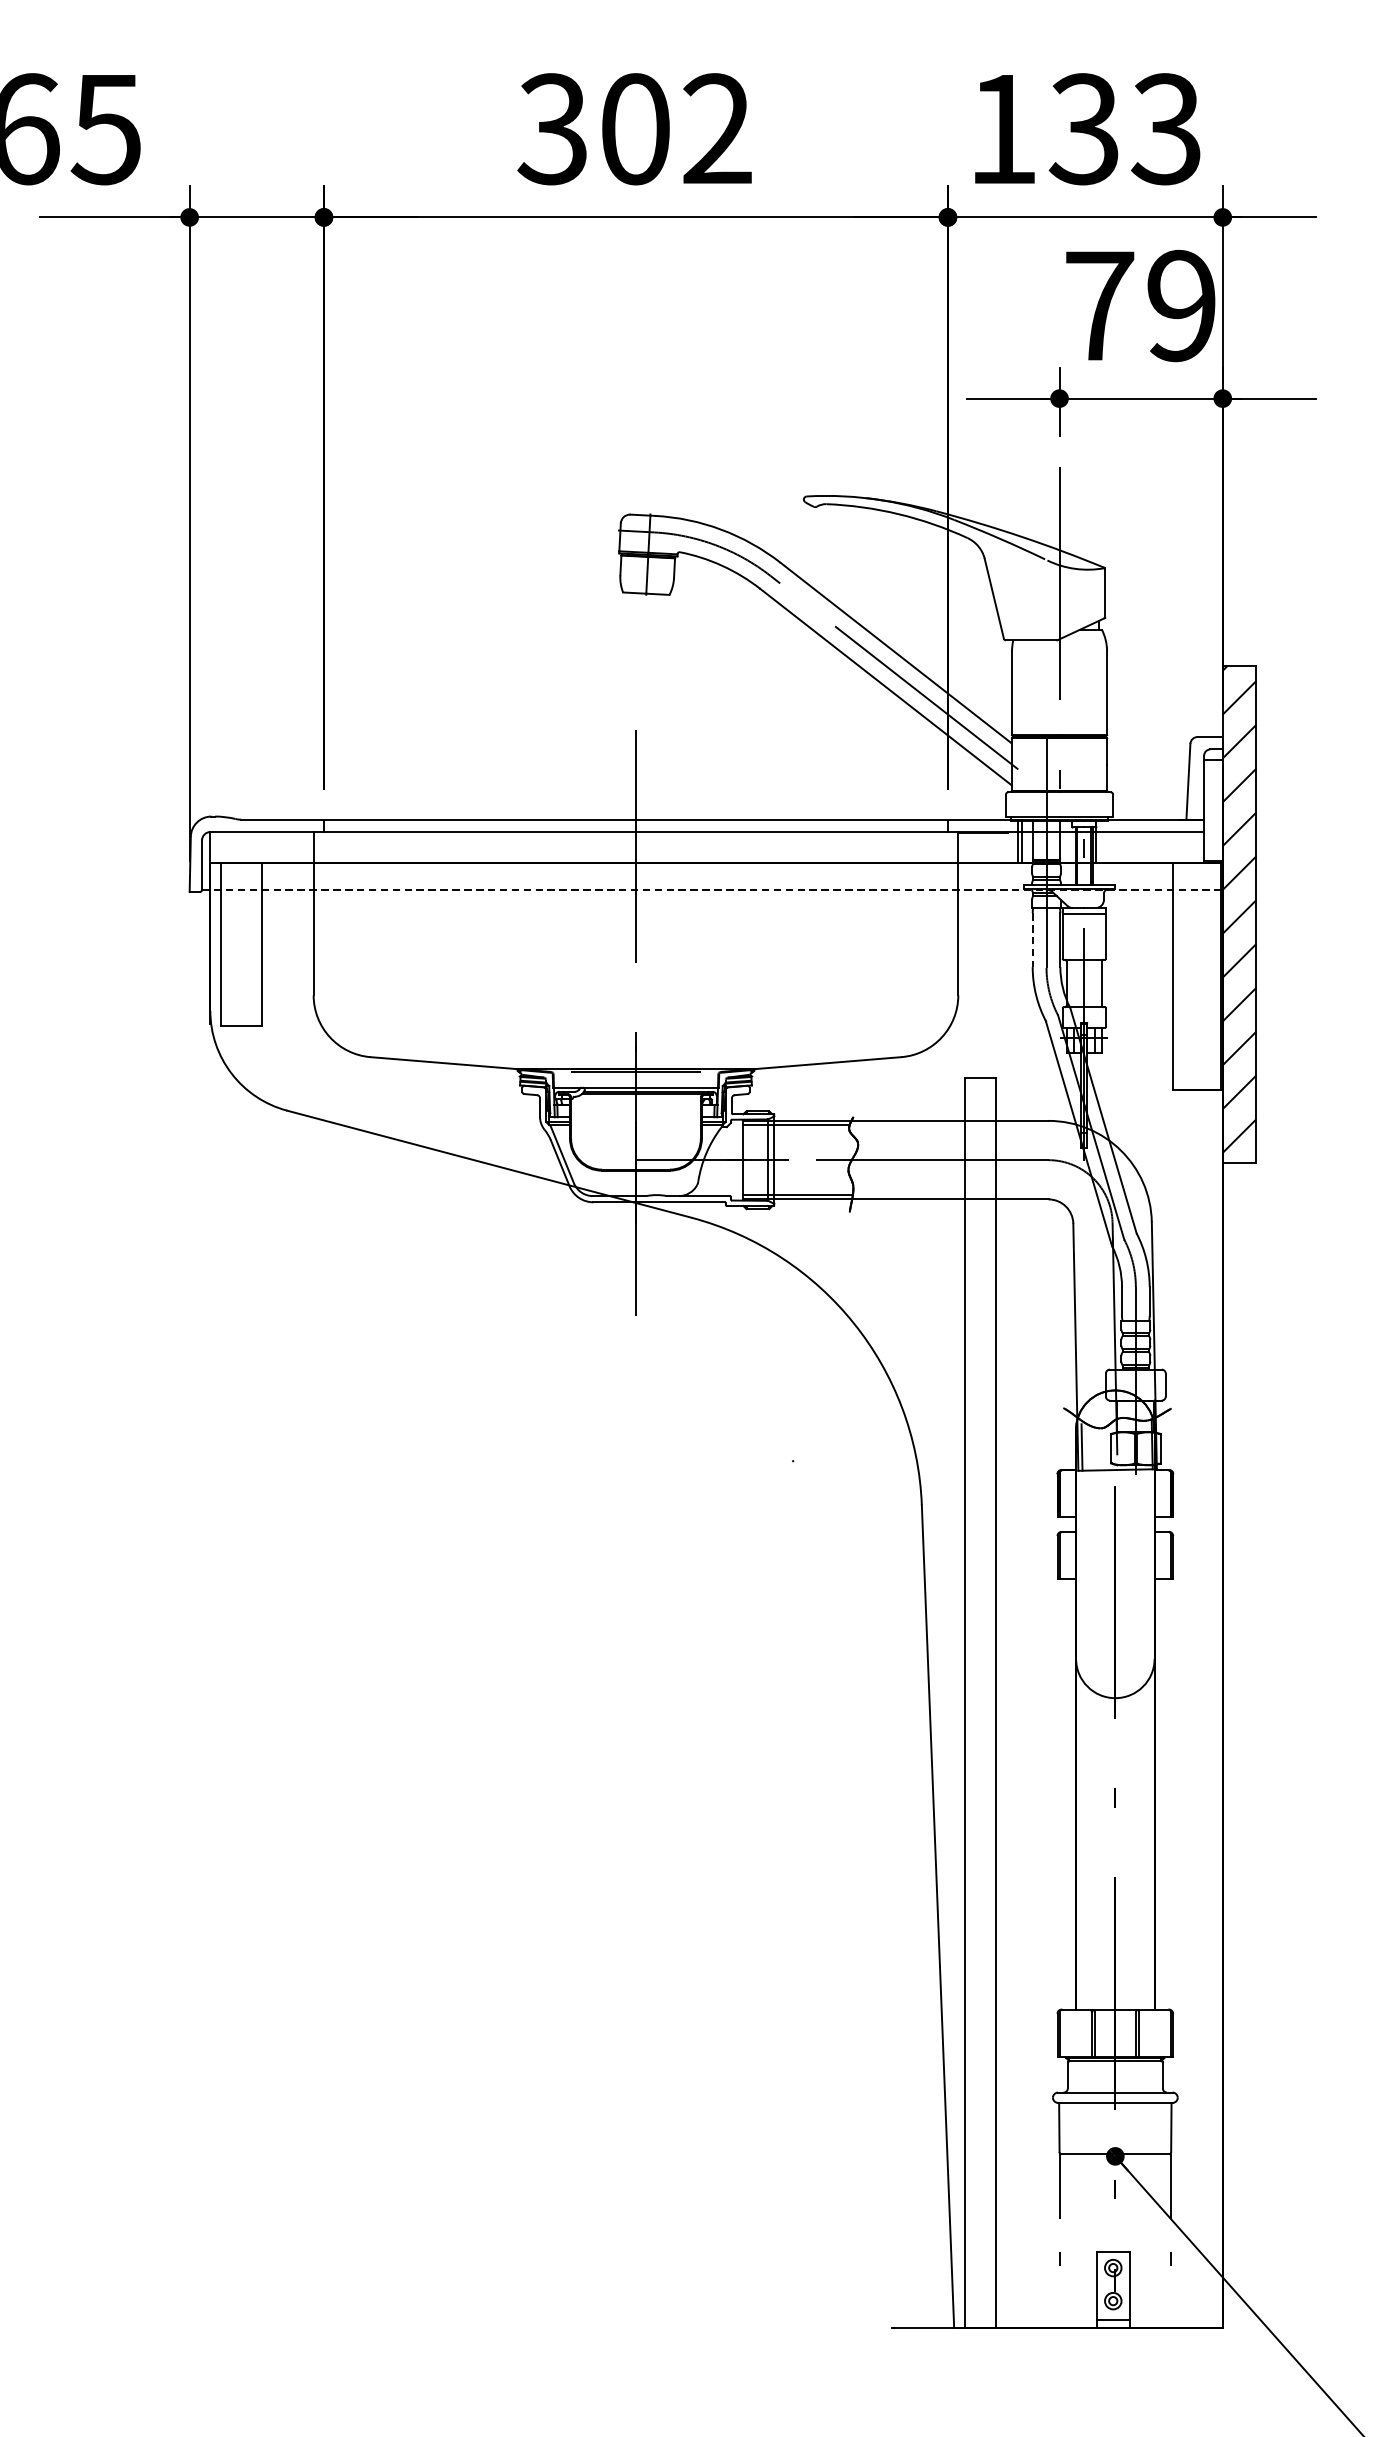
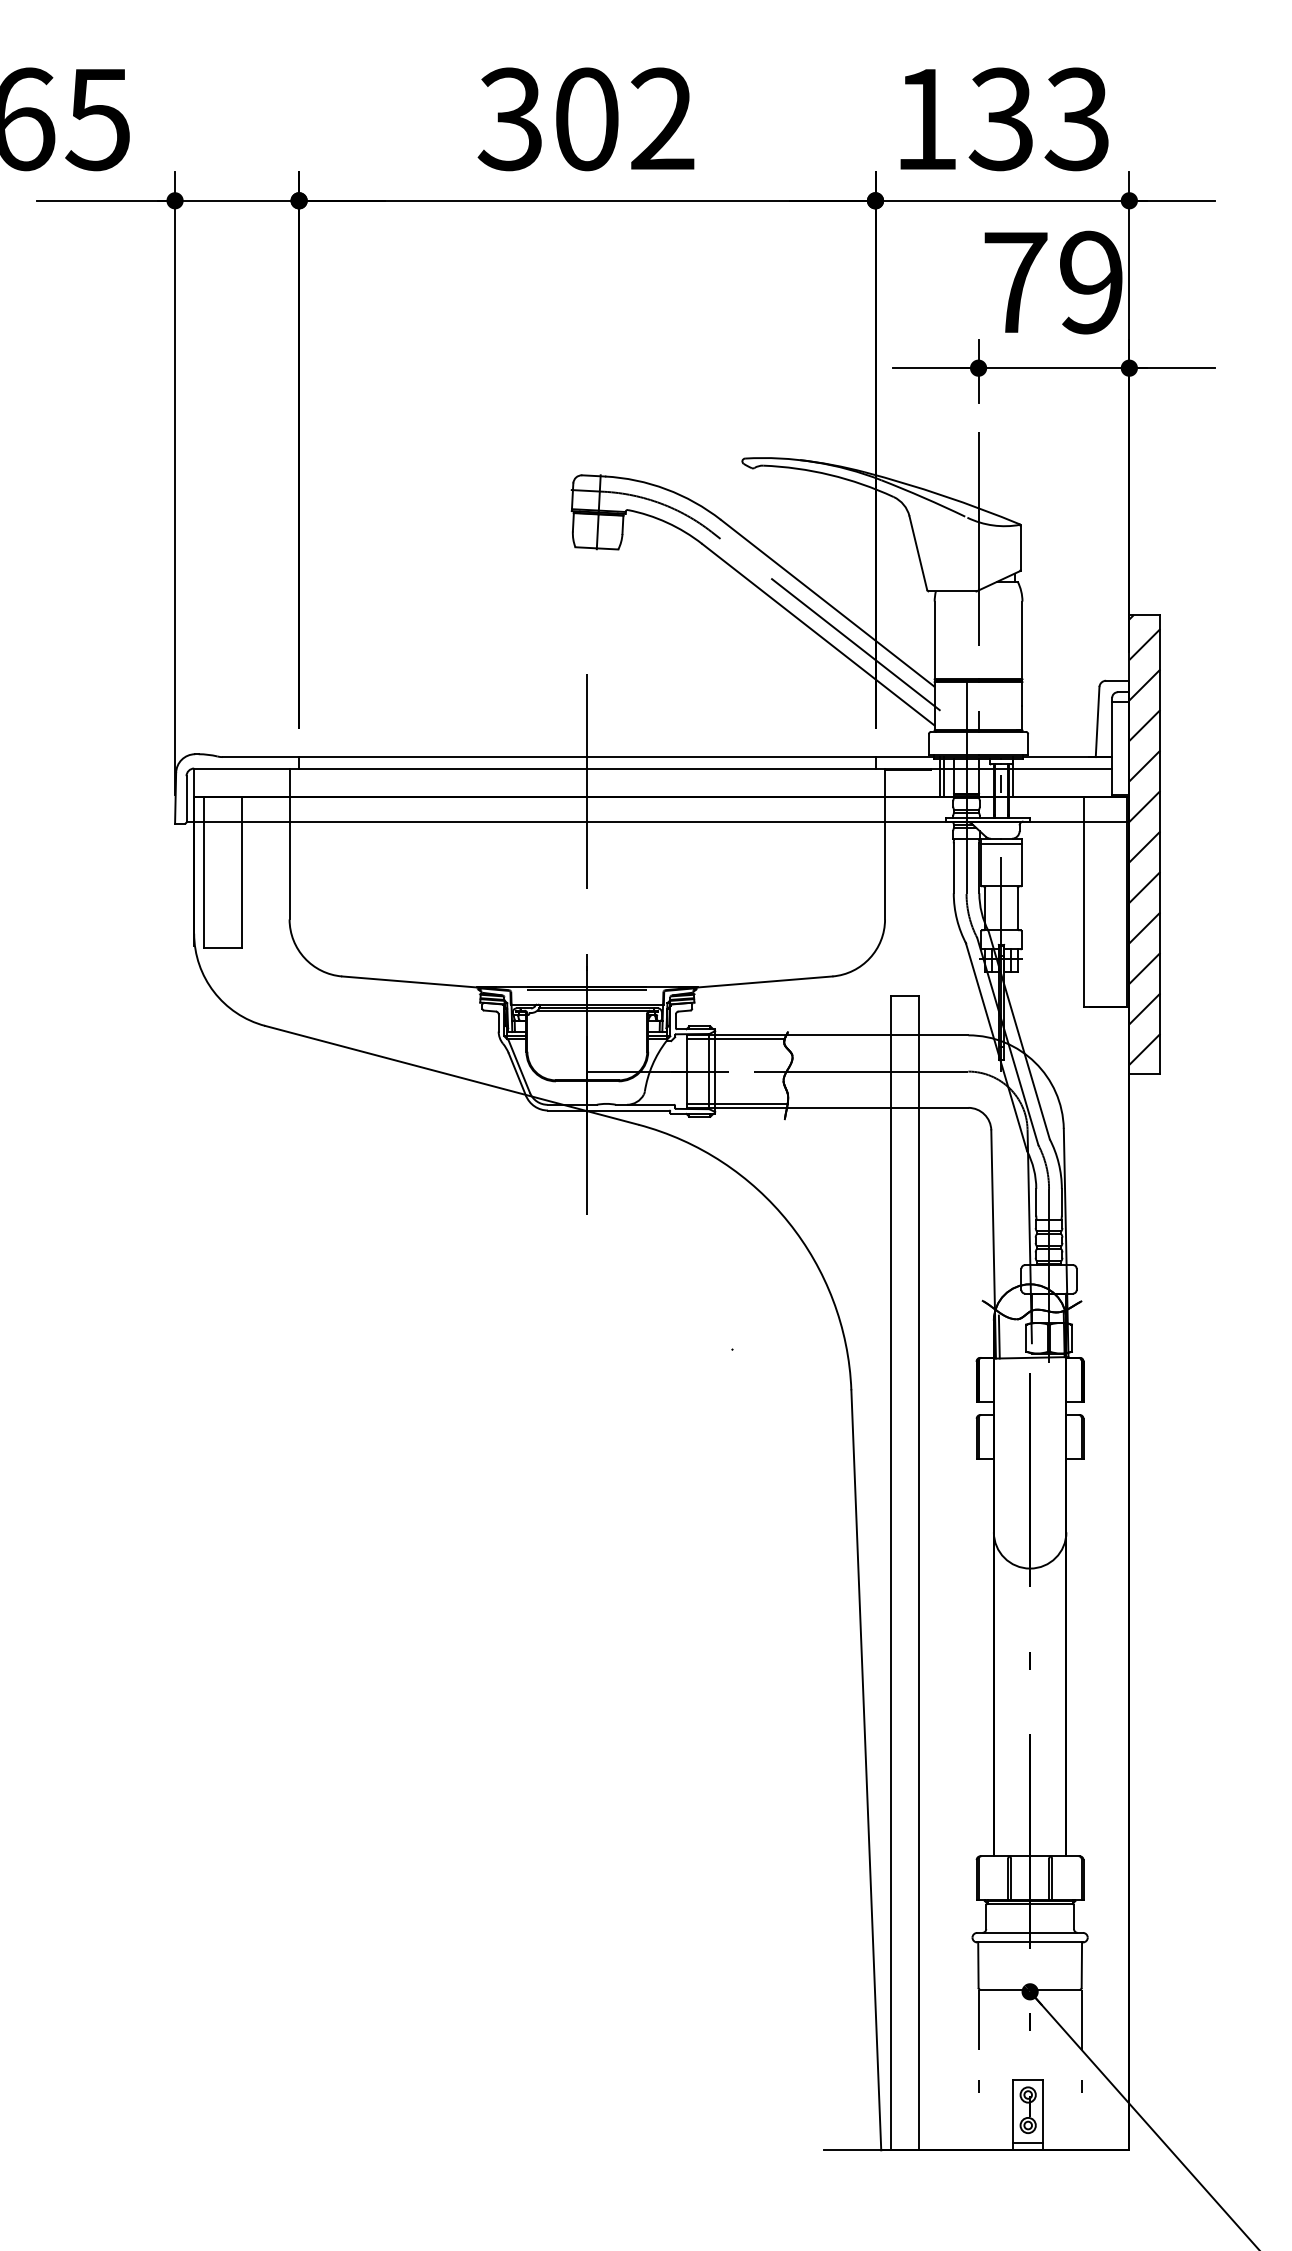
line: (713, 889) -> (658, 821), dashed -> solid
line: (1032, 940) -> (953, 868), dashed -> solid

